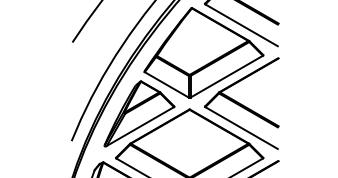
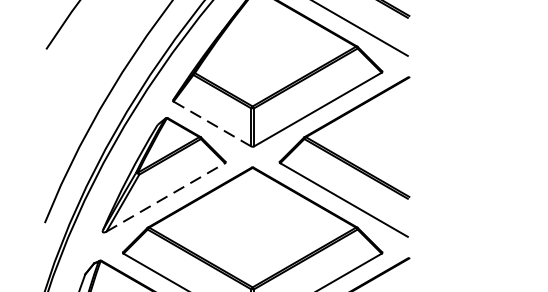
line: (167, 85) -> (213, 125), solid -> dashed
line: (140, 126) -> (166, 197), solid -> dashed

